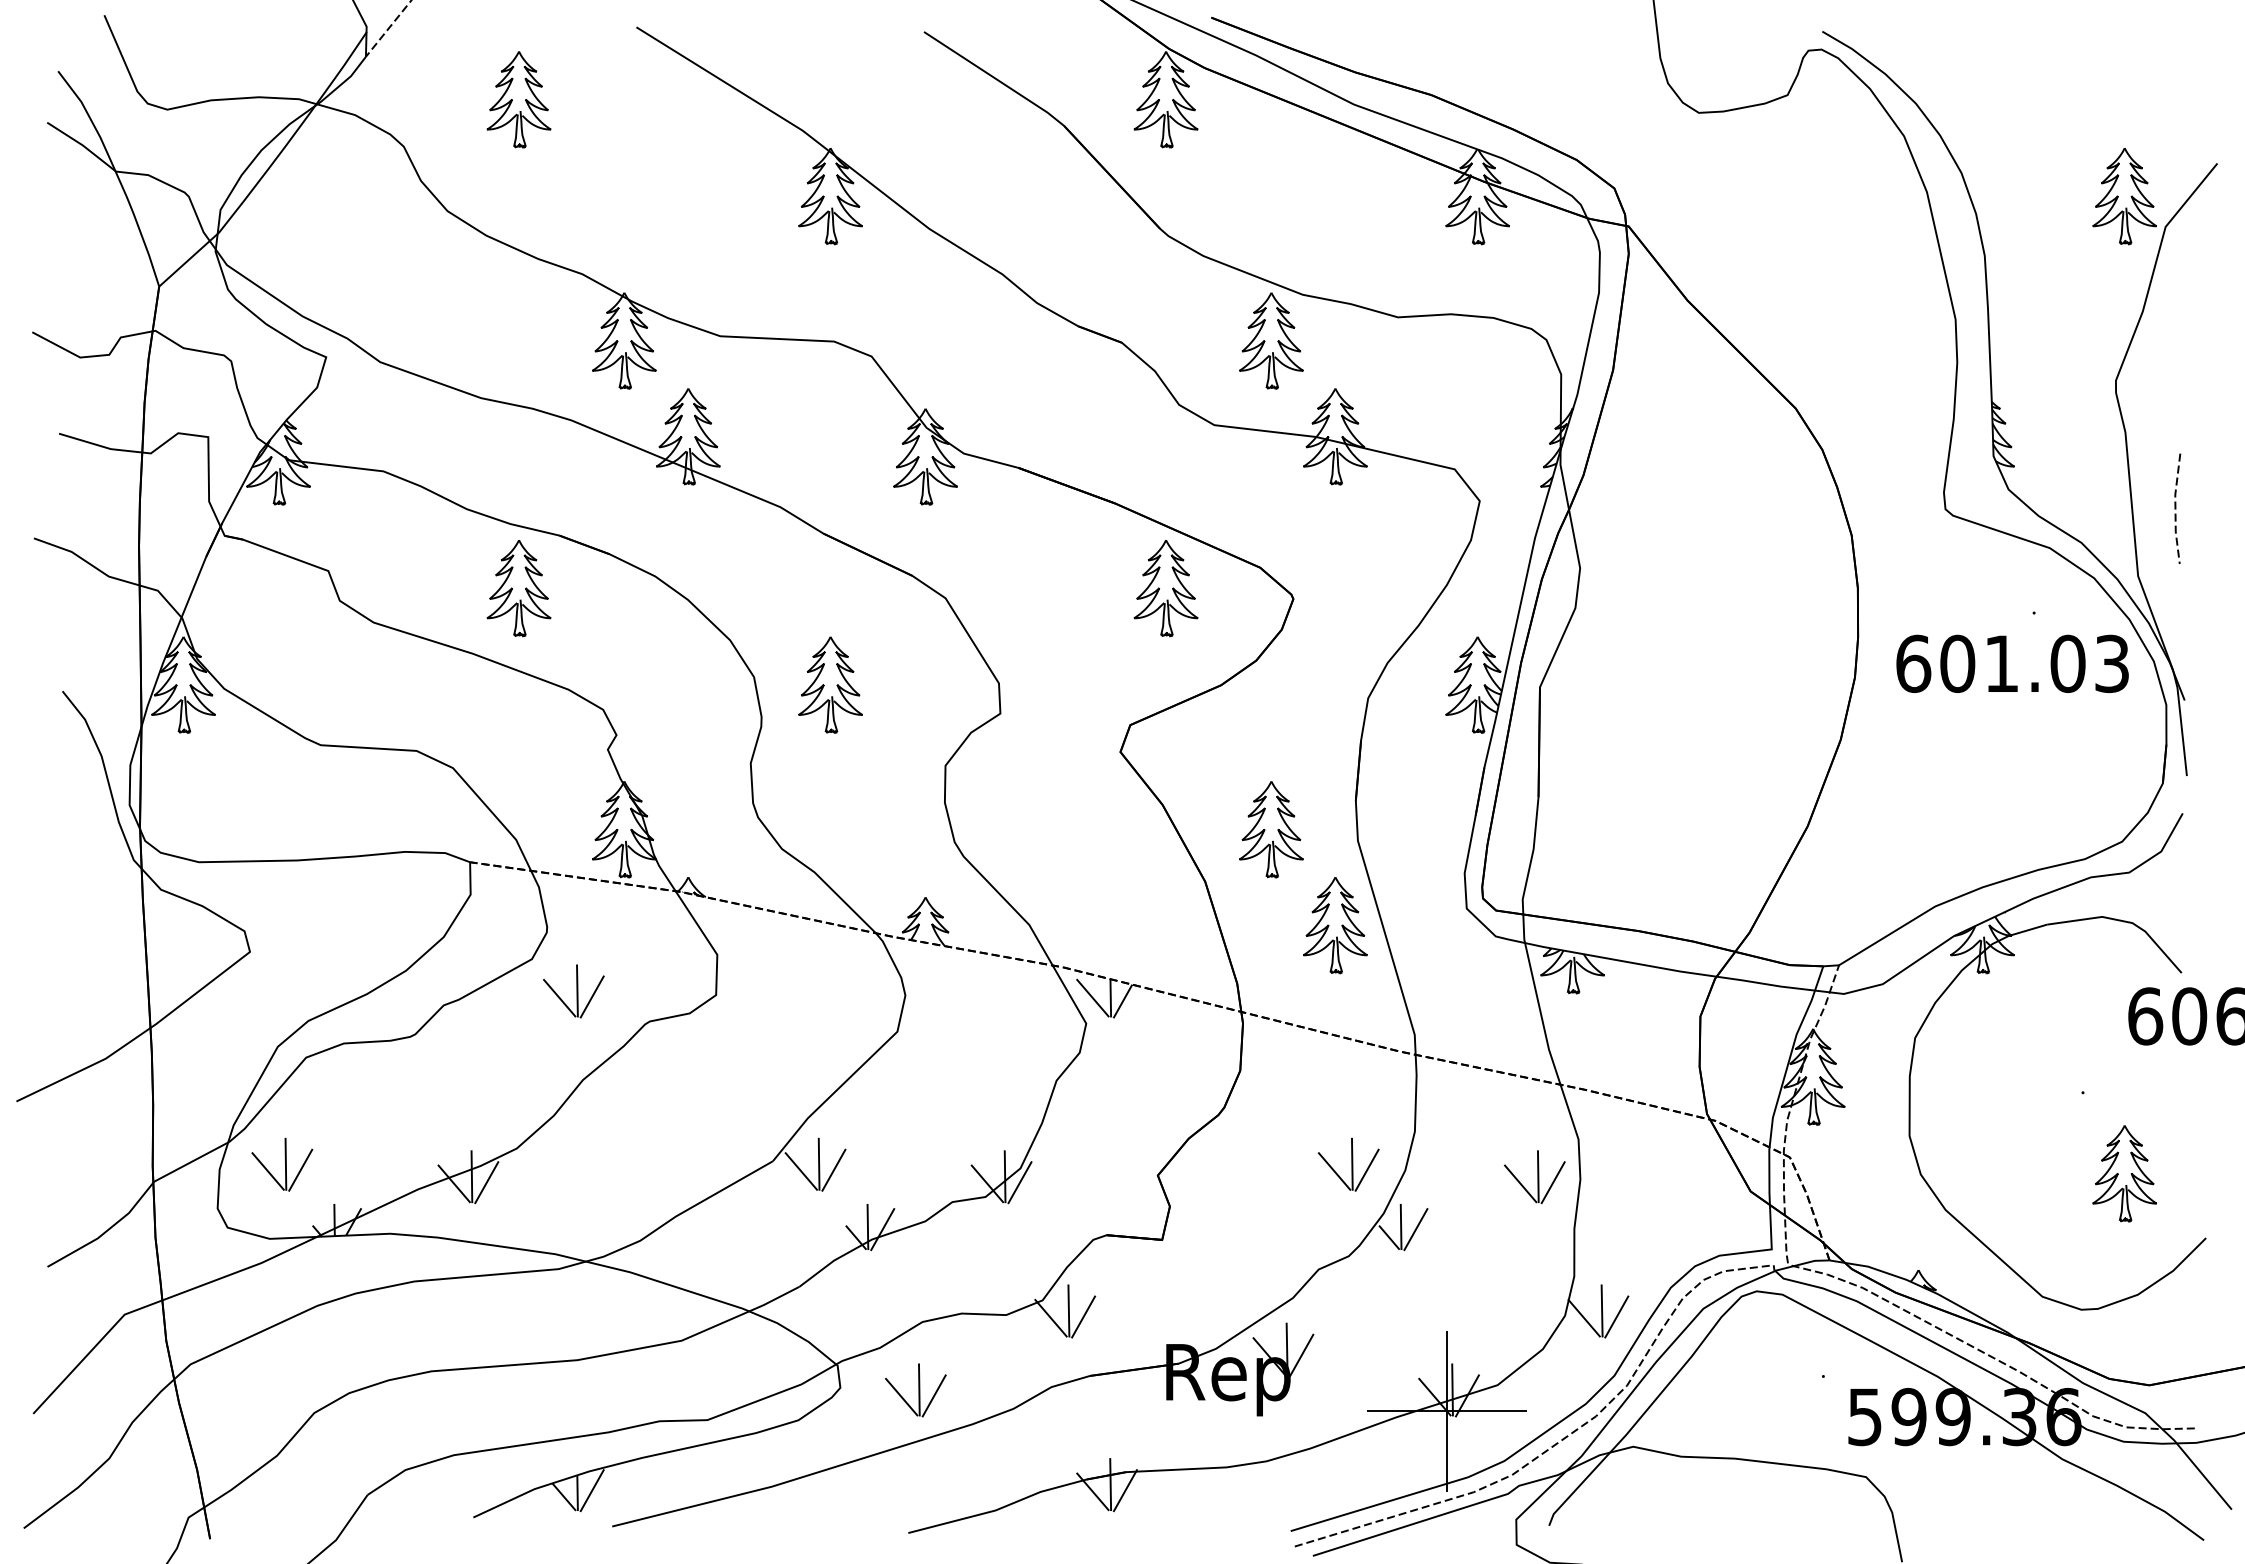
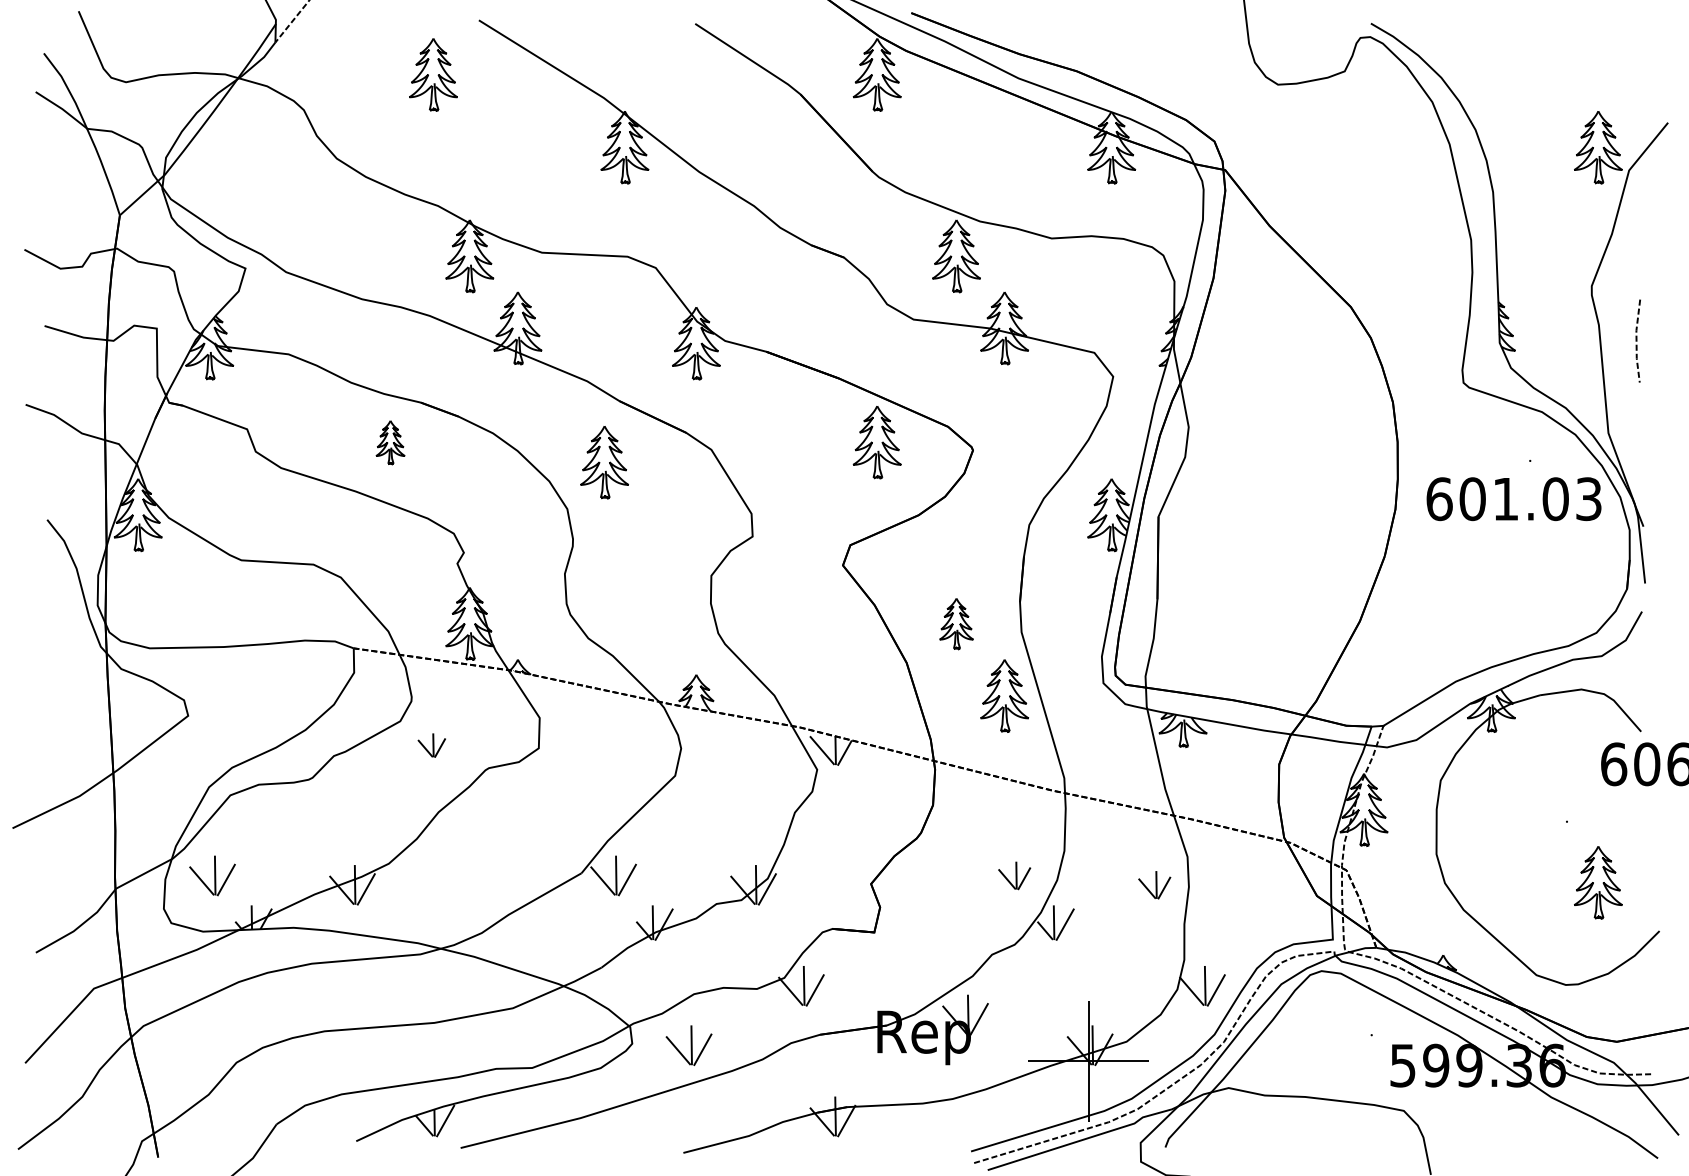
part: (518, 99) -> (433, 74), moved
line: (2176, 508) -> (1637, 340), moved
part: (518, 588) -> (390, 442), size x0.6
part: (830, 684) -> (604, 462), moved
part: (1271, 829) -> (956, 623), size x0.7
part: (573, 991) -> (431, 745), size x0.6
part: (1348, 1164) -> (1014, 875), size x0.7
part: (1534, 1176) -> (1154, 884), size x0.7

